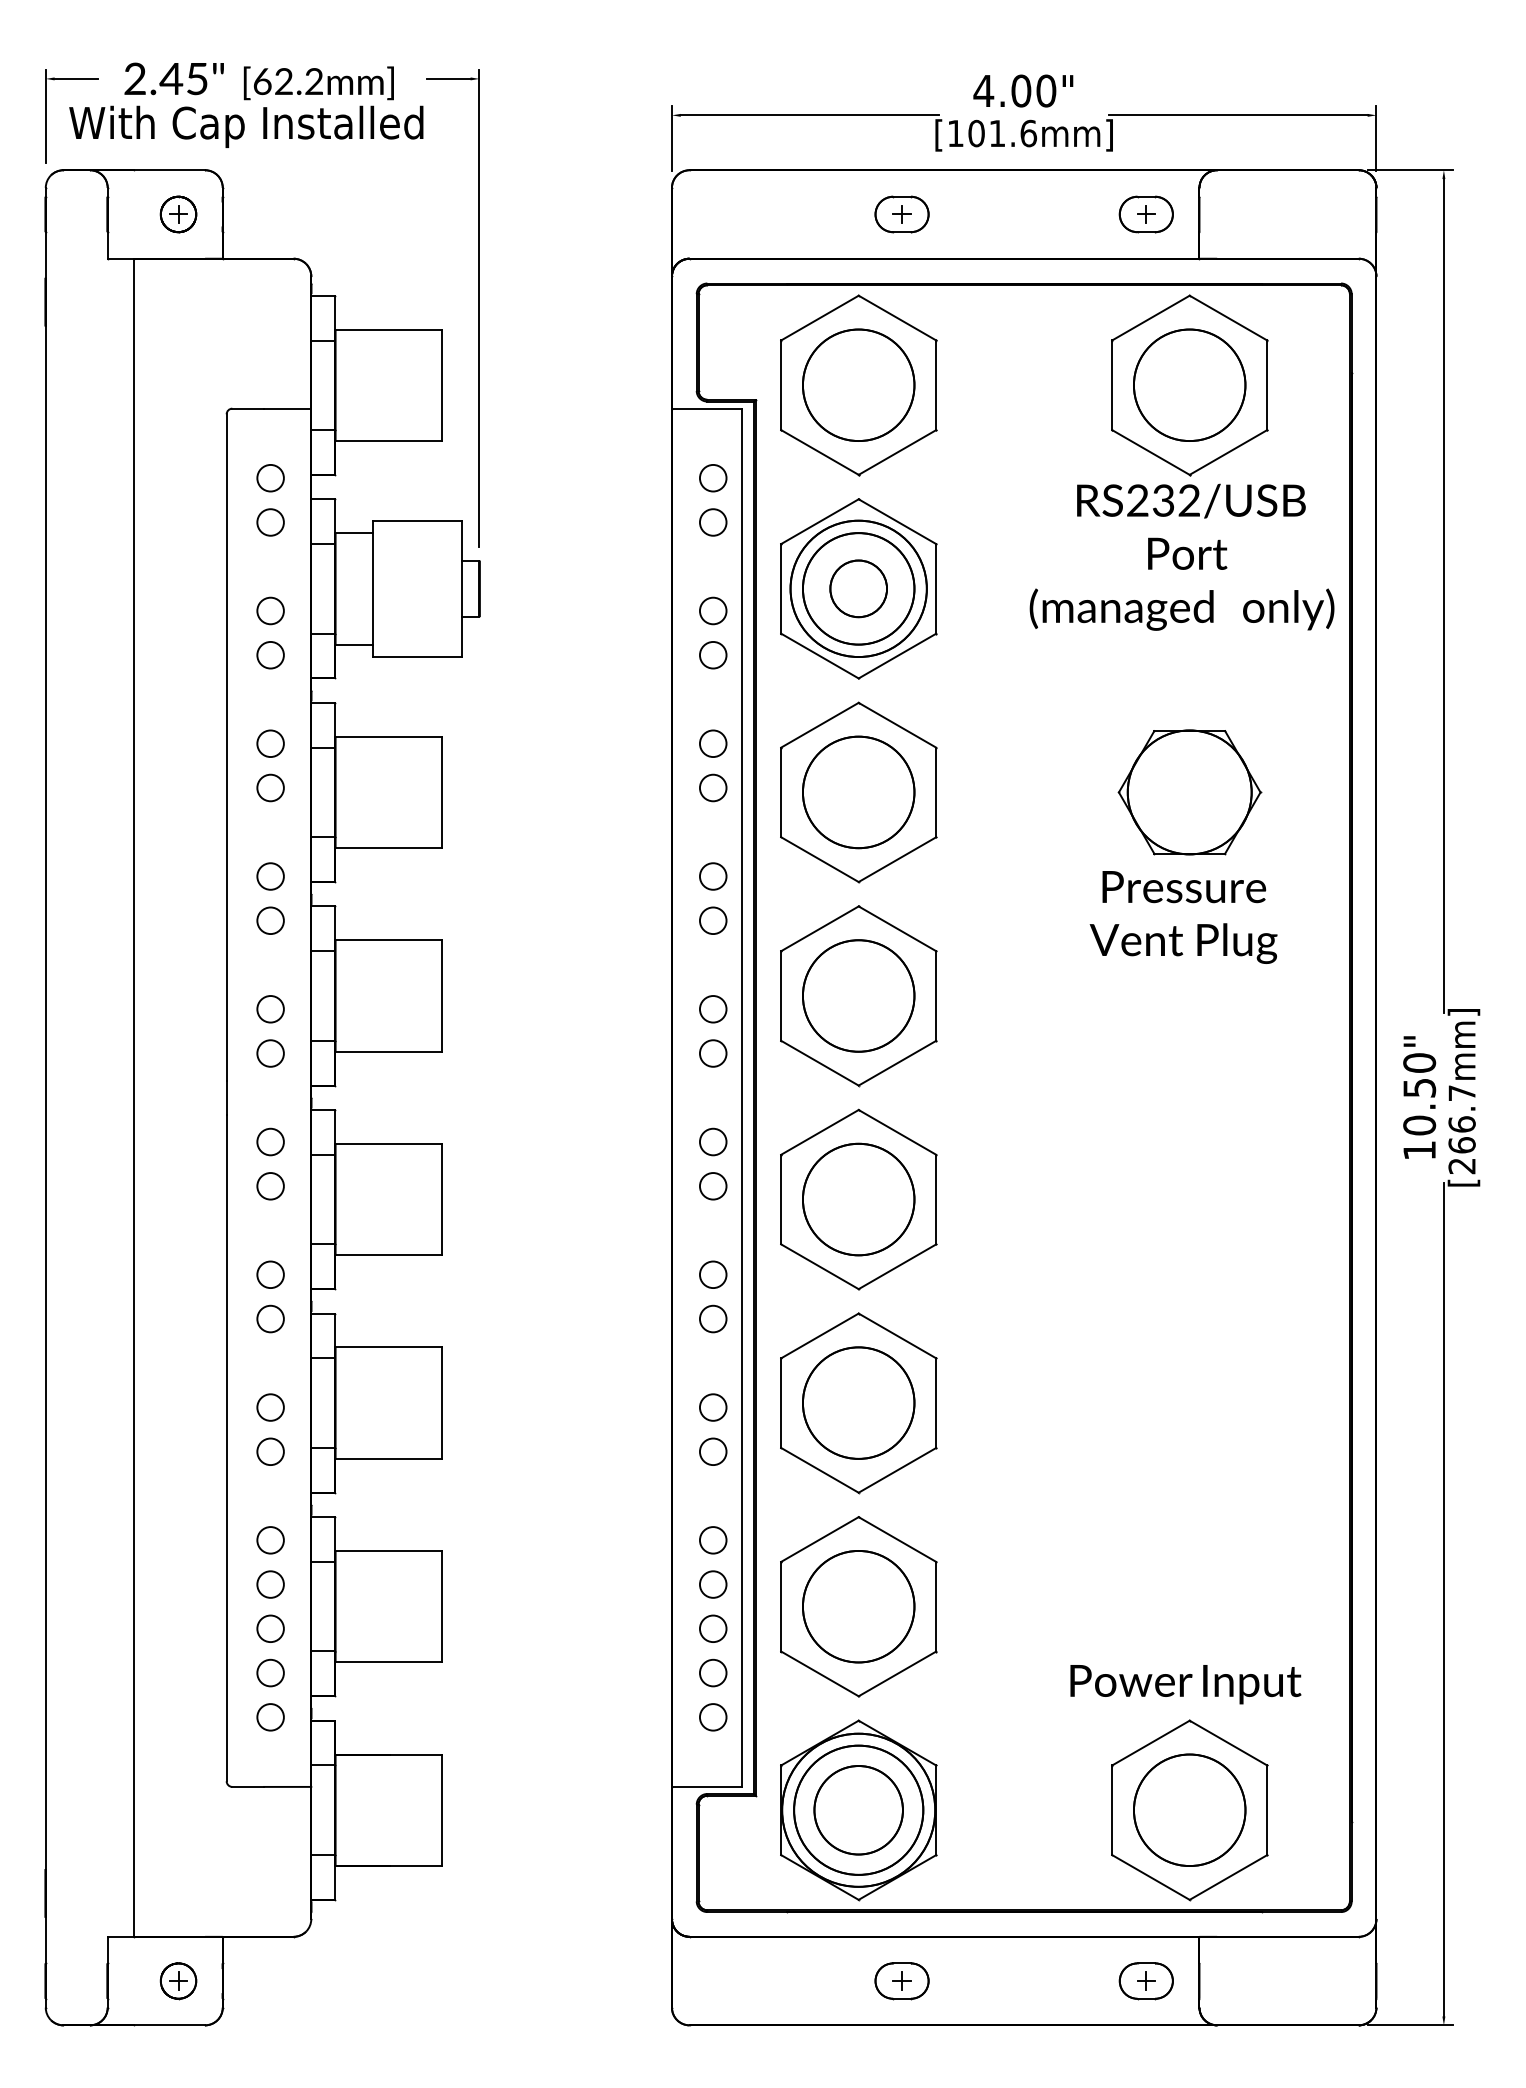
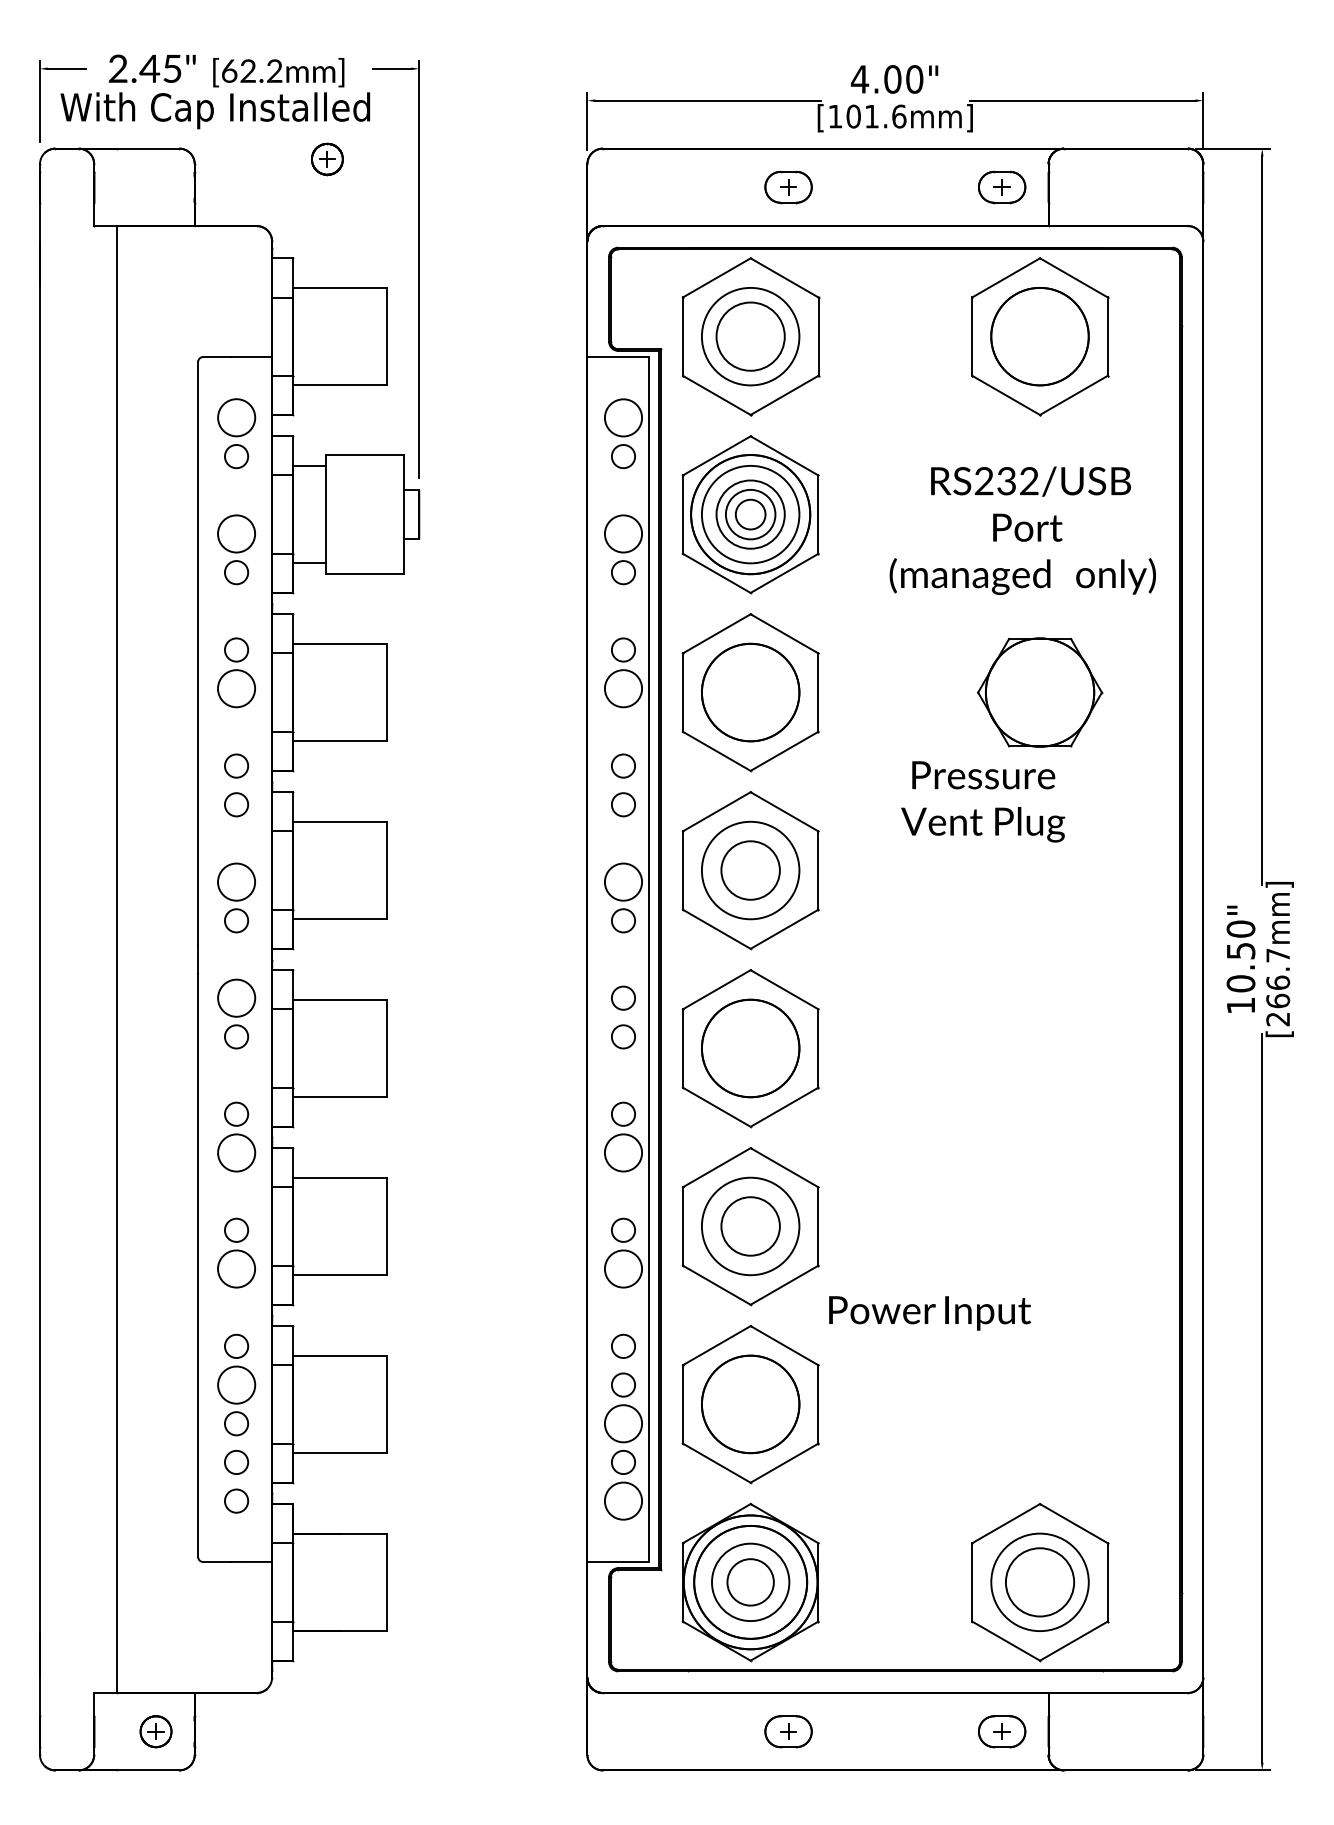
part: (178, 214) -> (327, 159), moved
circle: (858, 385) -> (750, 336), size x0.7
circle: (712, 477) -> (622, 417), size x1.6
circle: (270, 478) -> (236, 418), size x1.6
text: (1181, 556) -> (1022, 530), moved
circle: (858, 588) -> (750, 514), size x0.6
circle: (858, 588) -> (750, 514), size x0.7
circle: (270, 610) -> (236, 533), size x1.6
circle: (712, 610) -> (622, 533), size x1.6
circle: (270, 787) -> (236, 688), size x1.6
circle: (712, 787) -> (622, 688), size x1.6
text: (1183, 917) -> (983, 801), moved
circle: (858, 995) -> (750, 870), size x0.6
circle: (270, 1009) -> (236, 882), size x1.6
circle: (712, 1009) -> (622, 882), size x1.6
circle: (270, 1141) -> (236, 997), size x1.6
circle: (270, 1318) -> (236, 1152), size x1.6
circle: (712, 1318) -> (622, 1152), size x1.6
circle: (858, 1402) -> (750, 1225), size x0.6
circle: (270, 1451) -> (236, 1268), size x1.6
circle: (712, 1451) -> (622, 1268), size x1.6
circle: (270, 1584) -> (236, 1385), size x1.6
circle: (712, 1628) -> (622, 1423), size x1.6
text: (1185, 1684) -> (929, 1313), moved
circle: (712, 1717) -> (622, 1501), size x1.6
circle: (858, 1810) -> (750, 1582), size x0.6
circle: (1189, 1810) -> (1039, 1582), size x0.7

